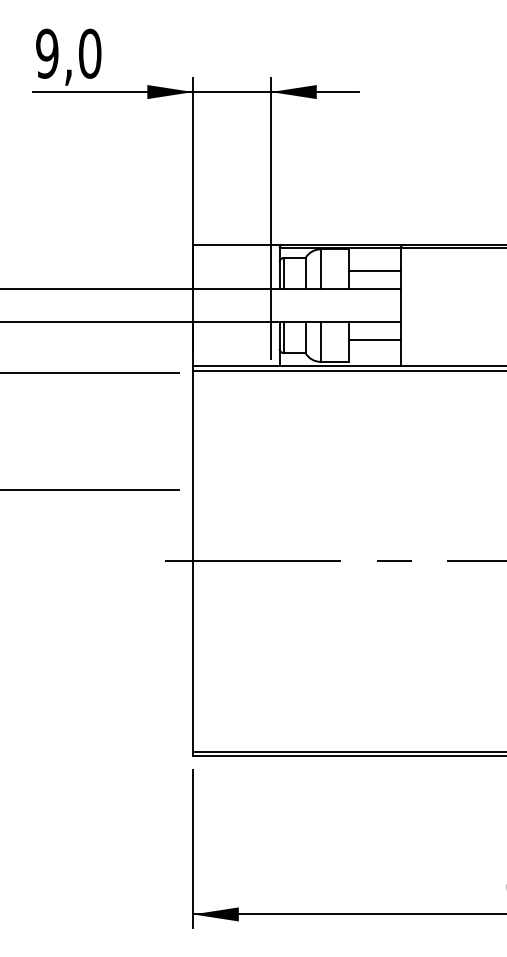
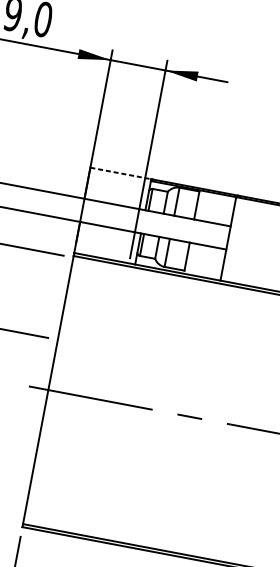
line: (236, 244) -> (120, 173), solid -> dashed
line: (374, 270) -> (214, 209), removed
line: (374, 340) -> (205, 259), removed

